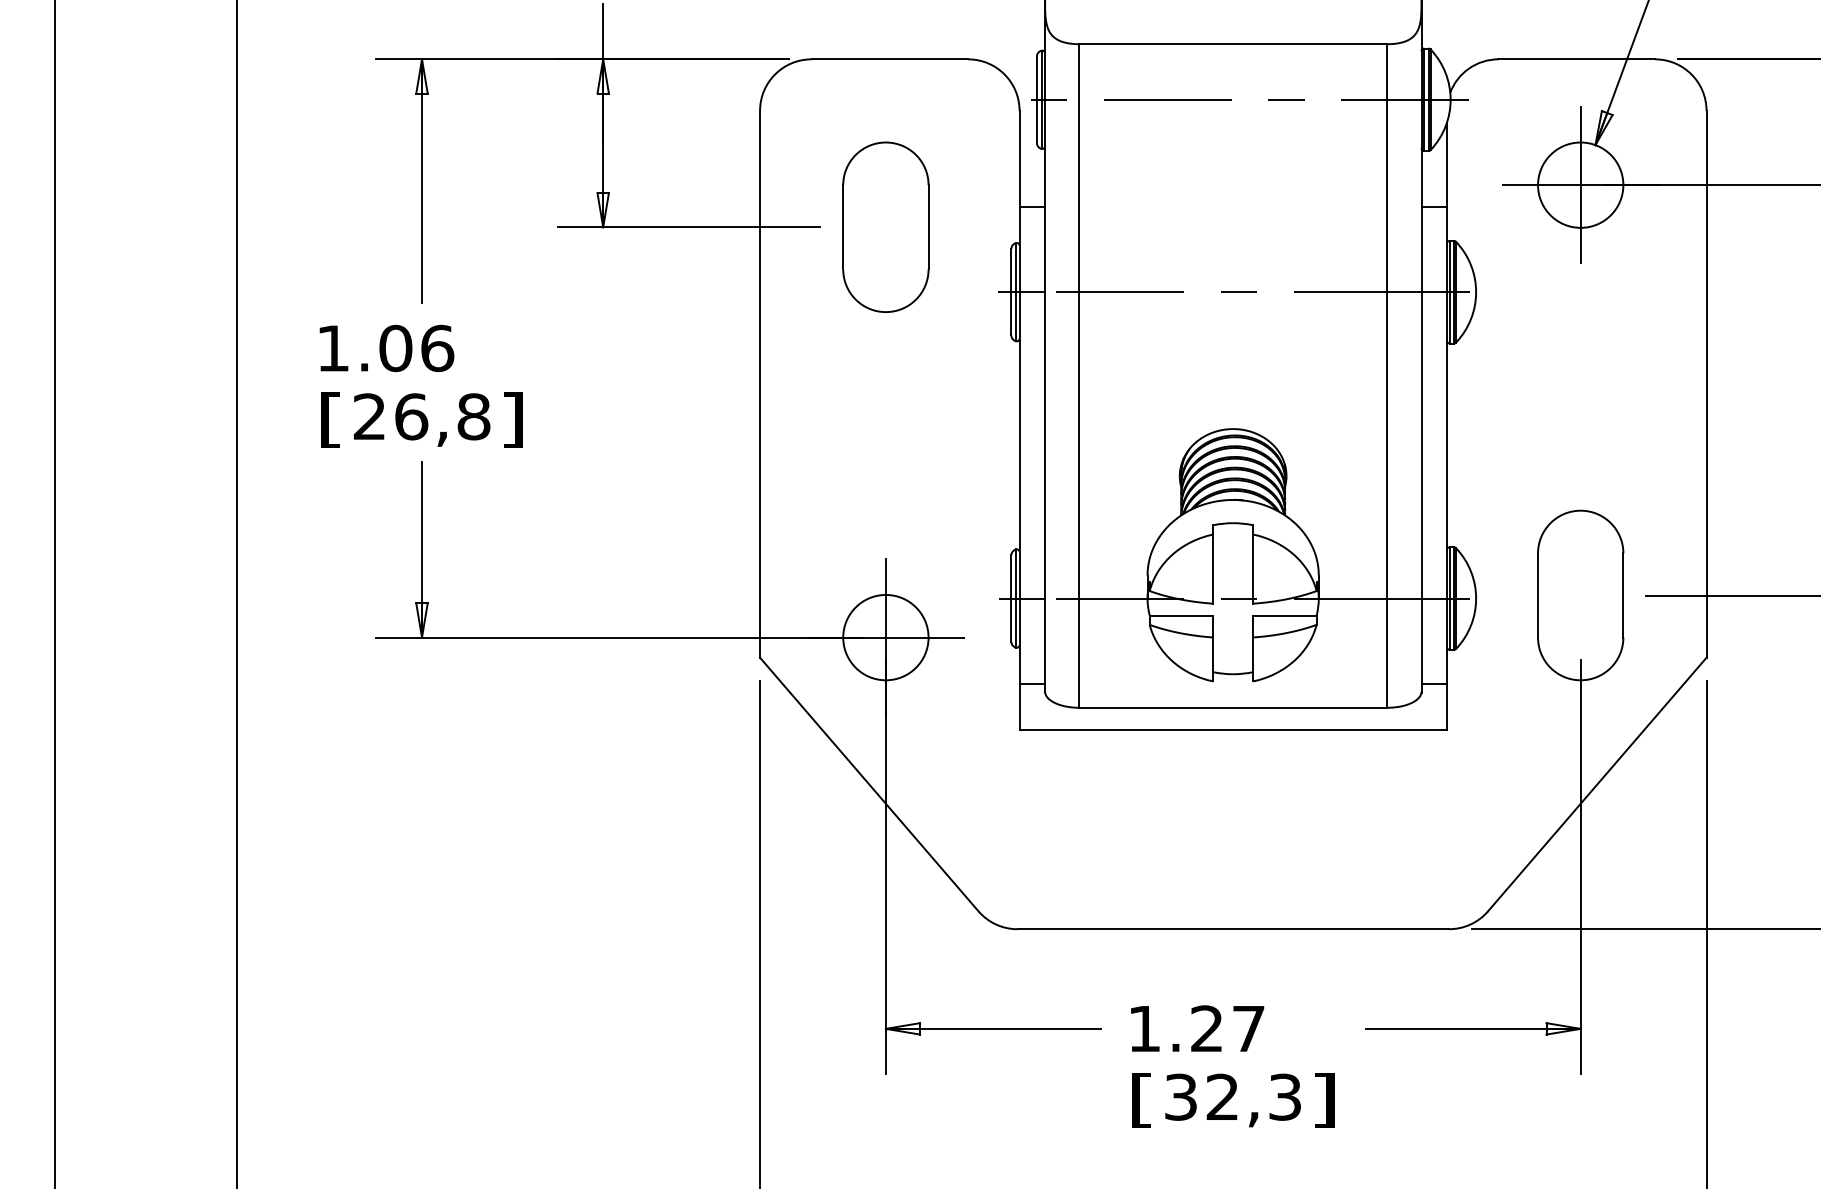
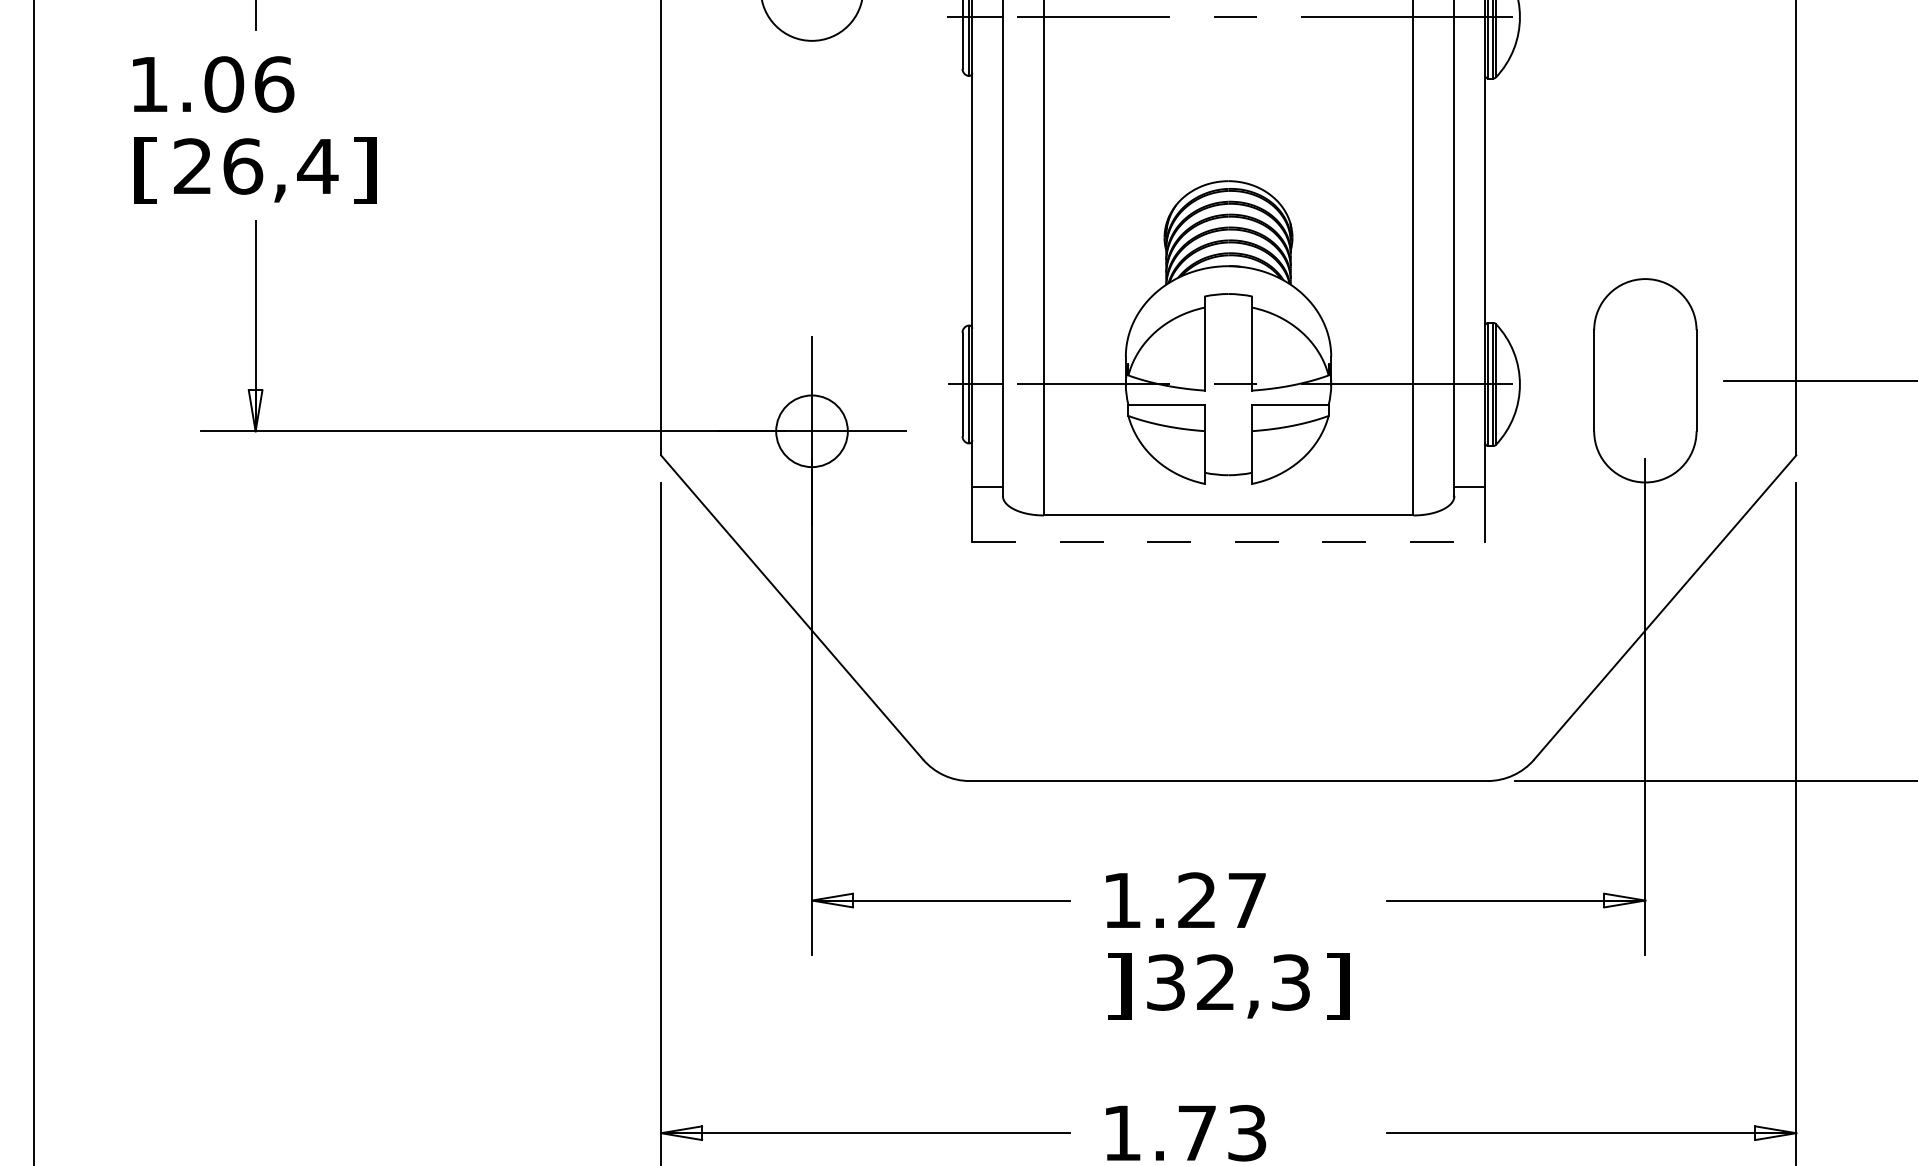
text: (473, 416) -> (317, 166), 26,8 -> 26,4
circle: (885, 637) -> (811, 431), size x0.7
line: (1233, 729) -> (1228, 541), solid -> dashed
text: (1141, 1100) -> (1118, 986), [ -> ]

